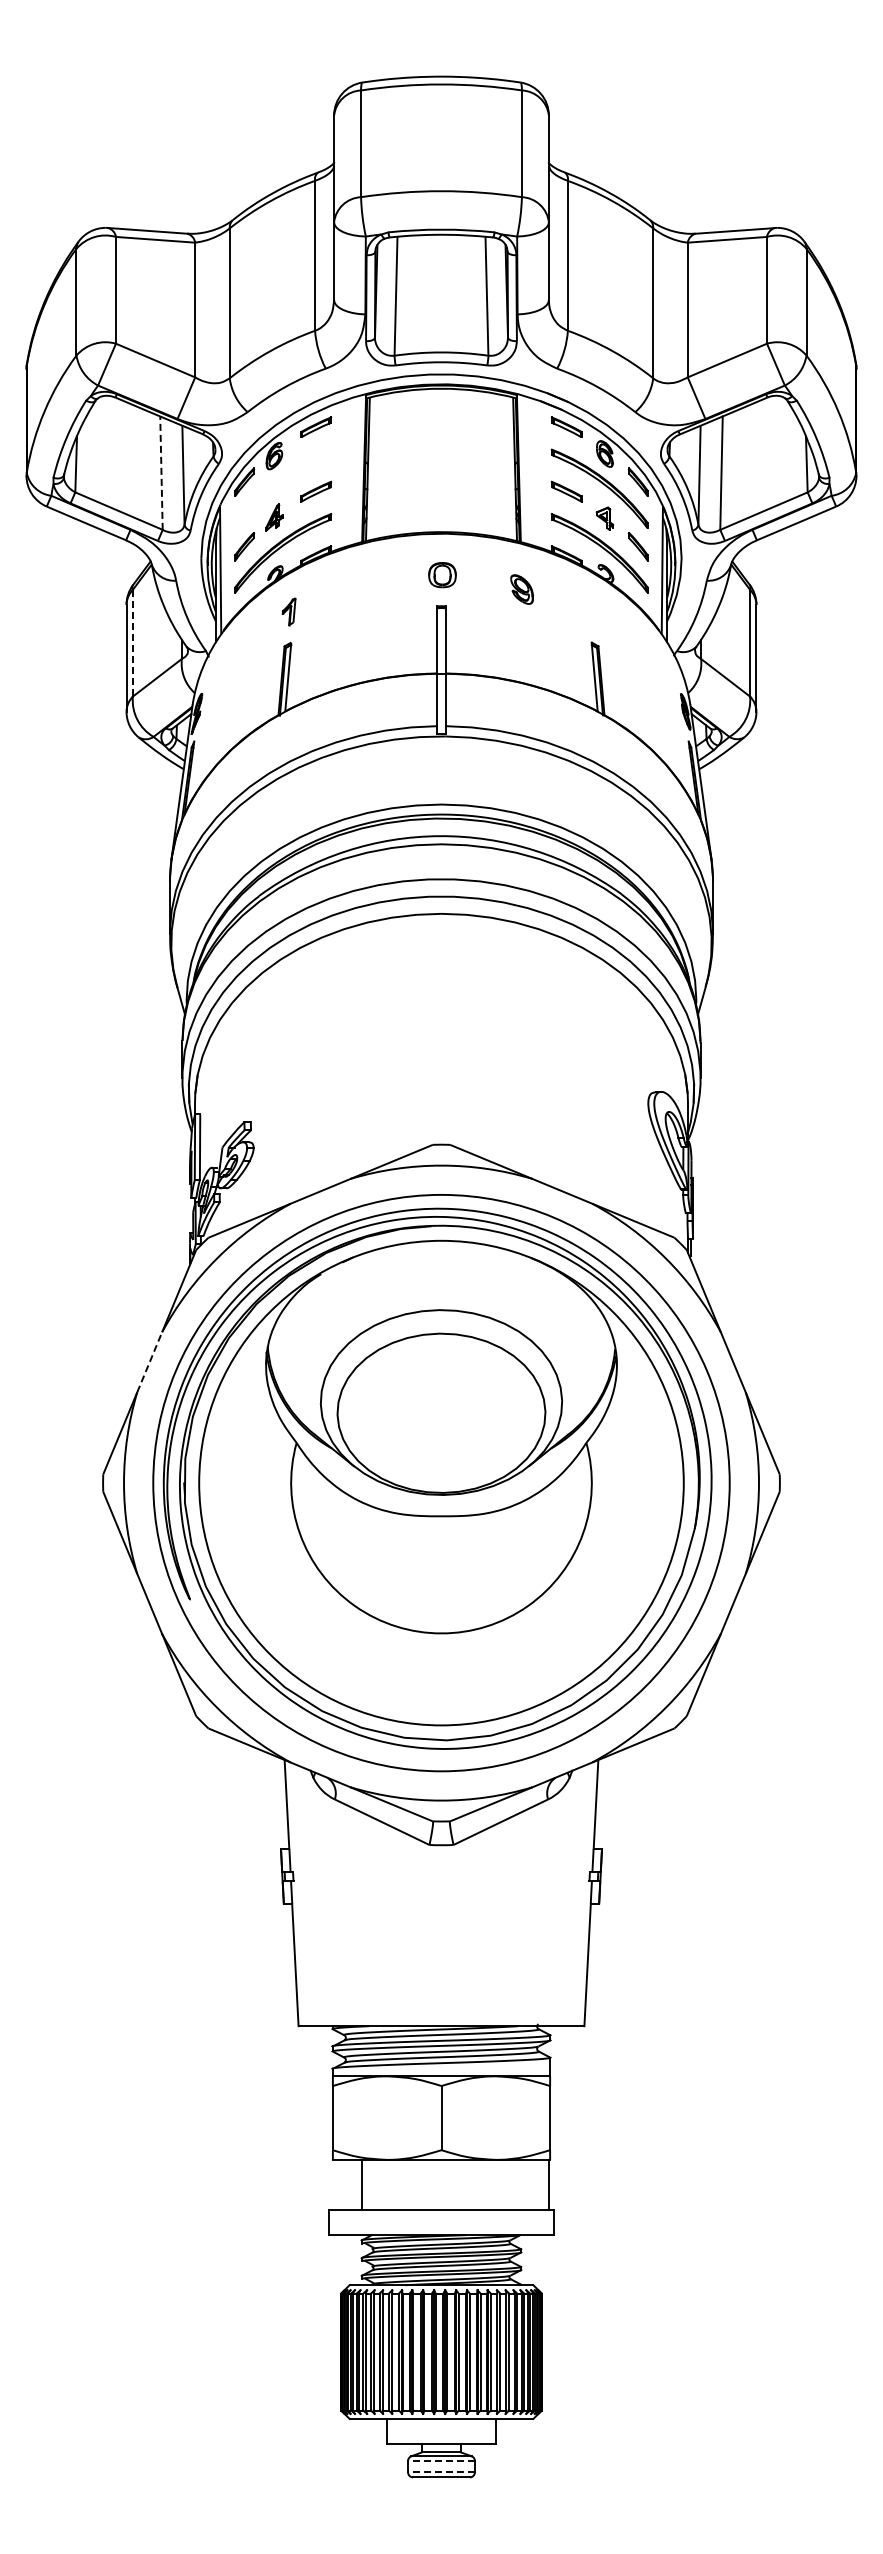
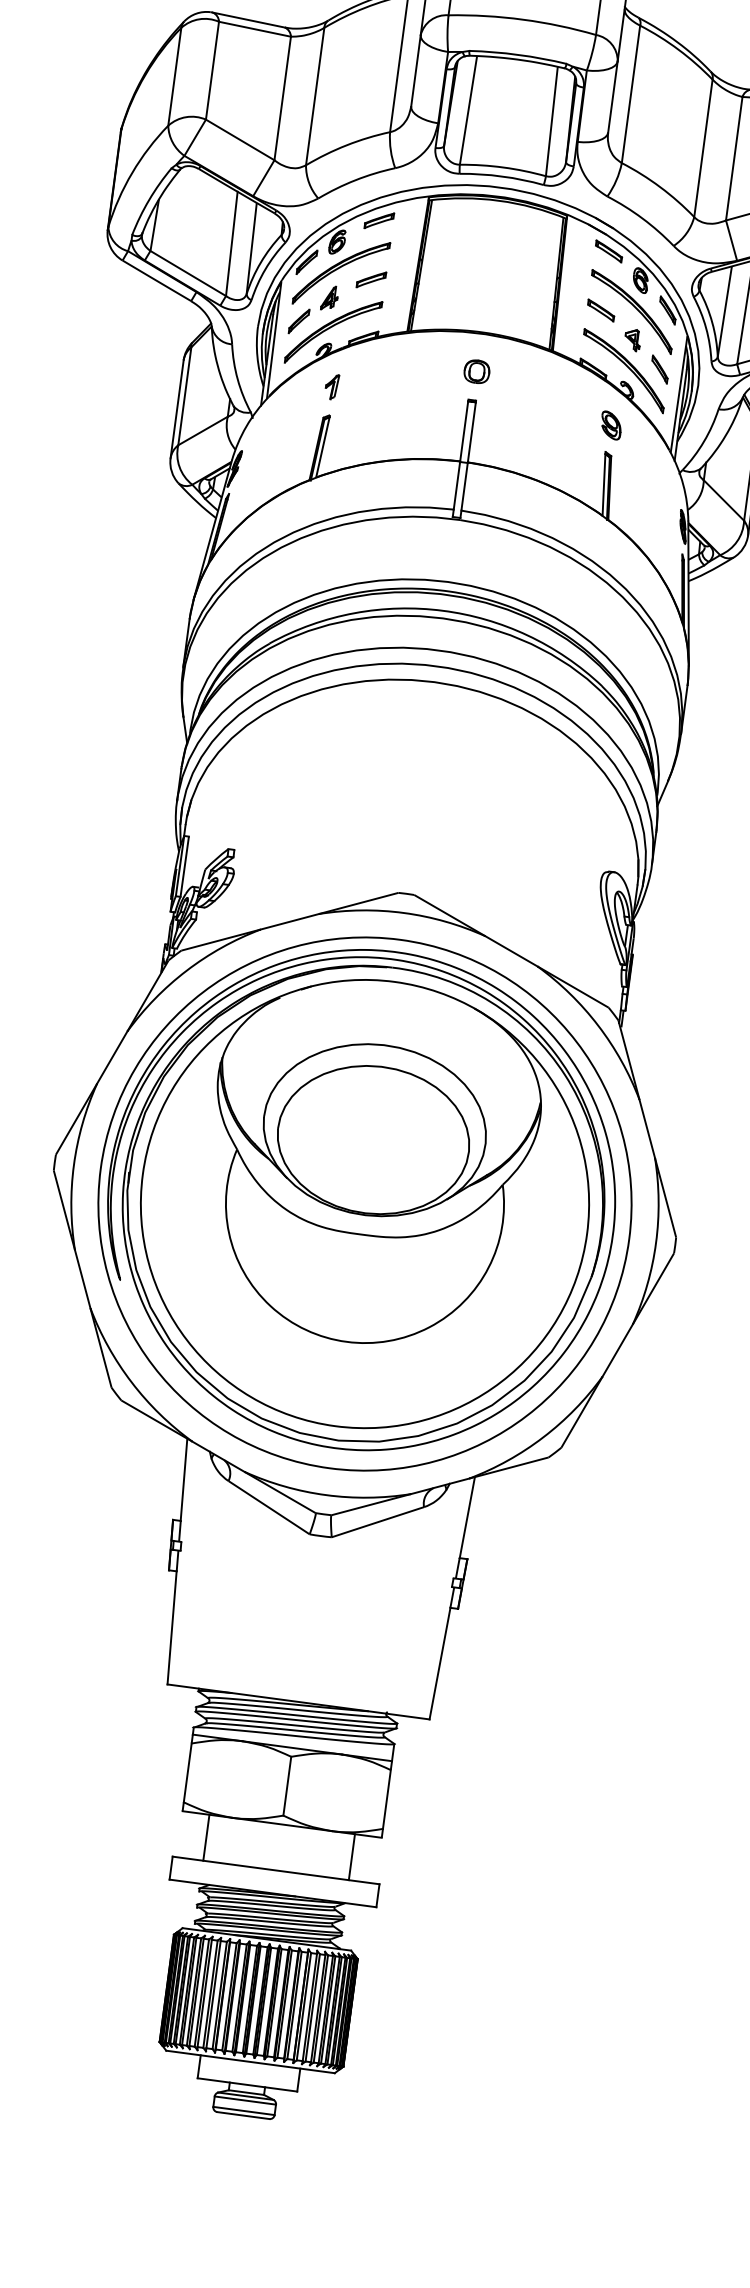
line: (161, 473) -> (231, 244), dashed -> solid
part: (283, 488) -> (341, 272), added
part: (522, 589) -> (611, 425), moved
line: (132, 643) -> (184, 396), dashed -> solid
line: (149, 1362) -> (112, 1057), dashed -> solid
line: (548, 2184) -> (351, 1856), moved
line: (441, 2461) -> (245, 2101), dashed -> solid
line: (441, 2472) -> (243, 2111), dashed -> solid

